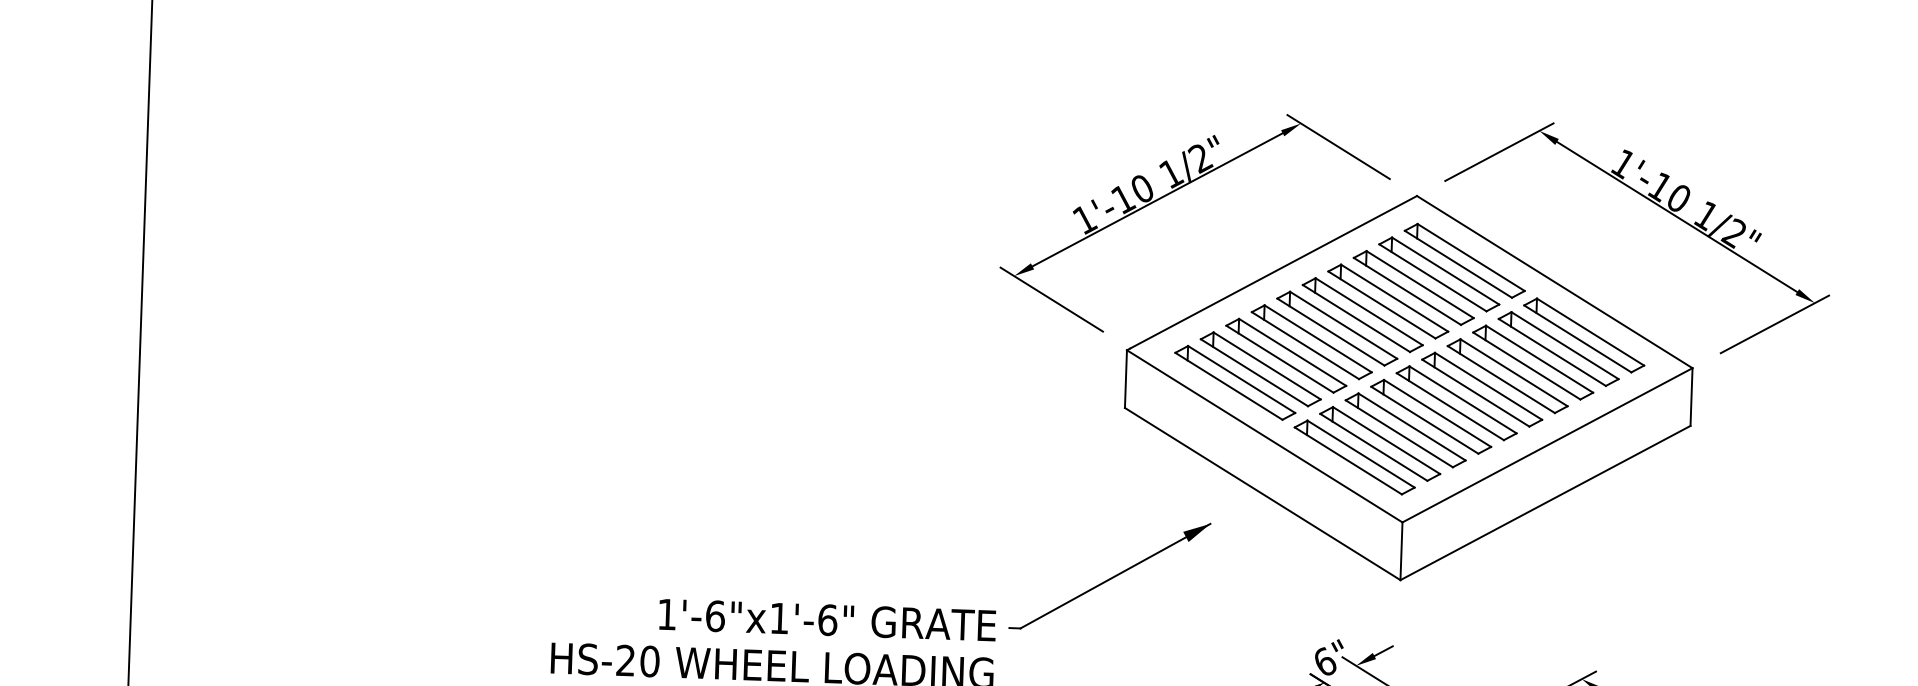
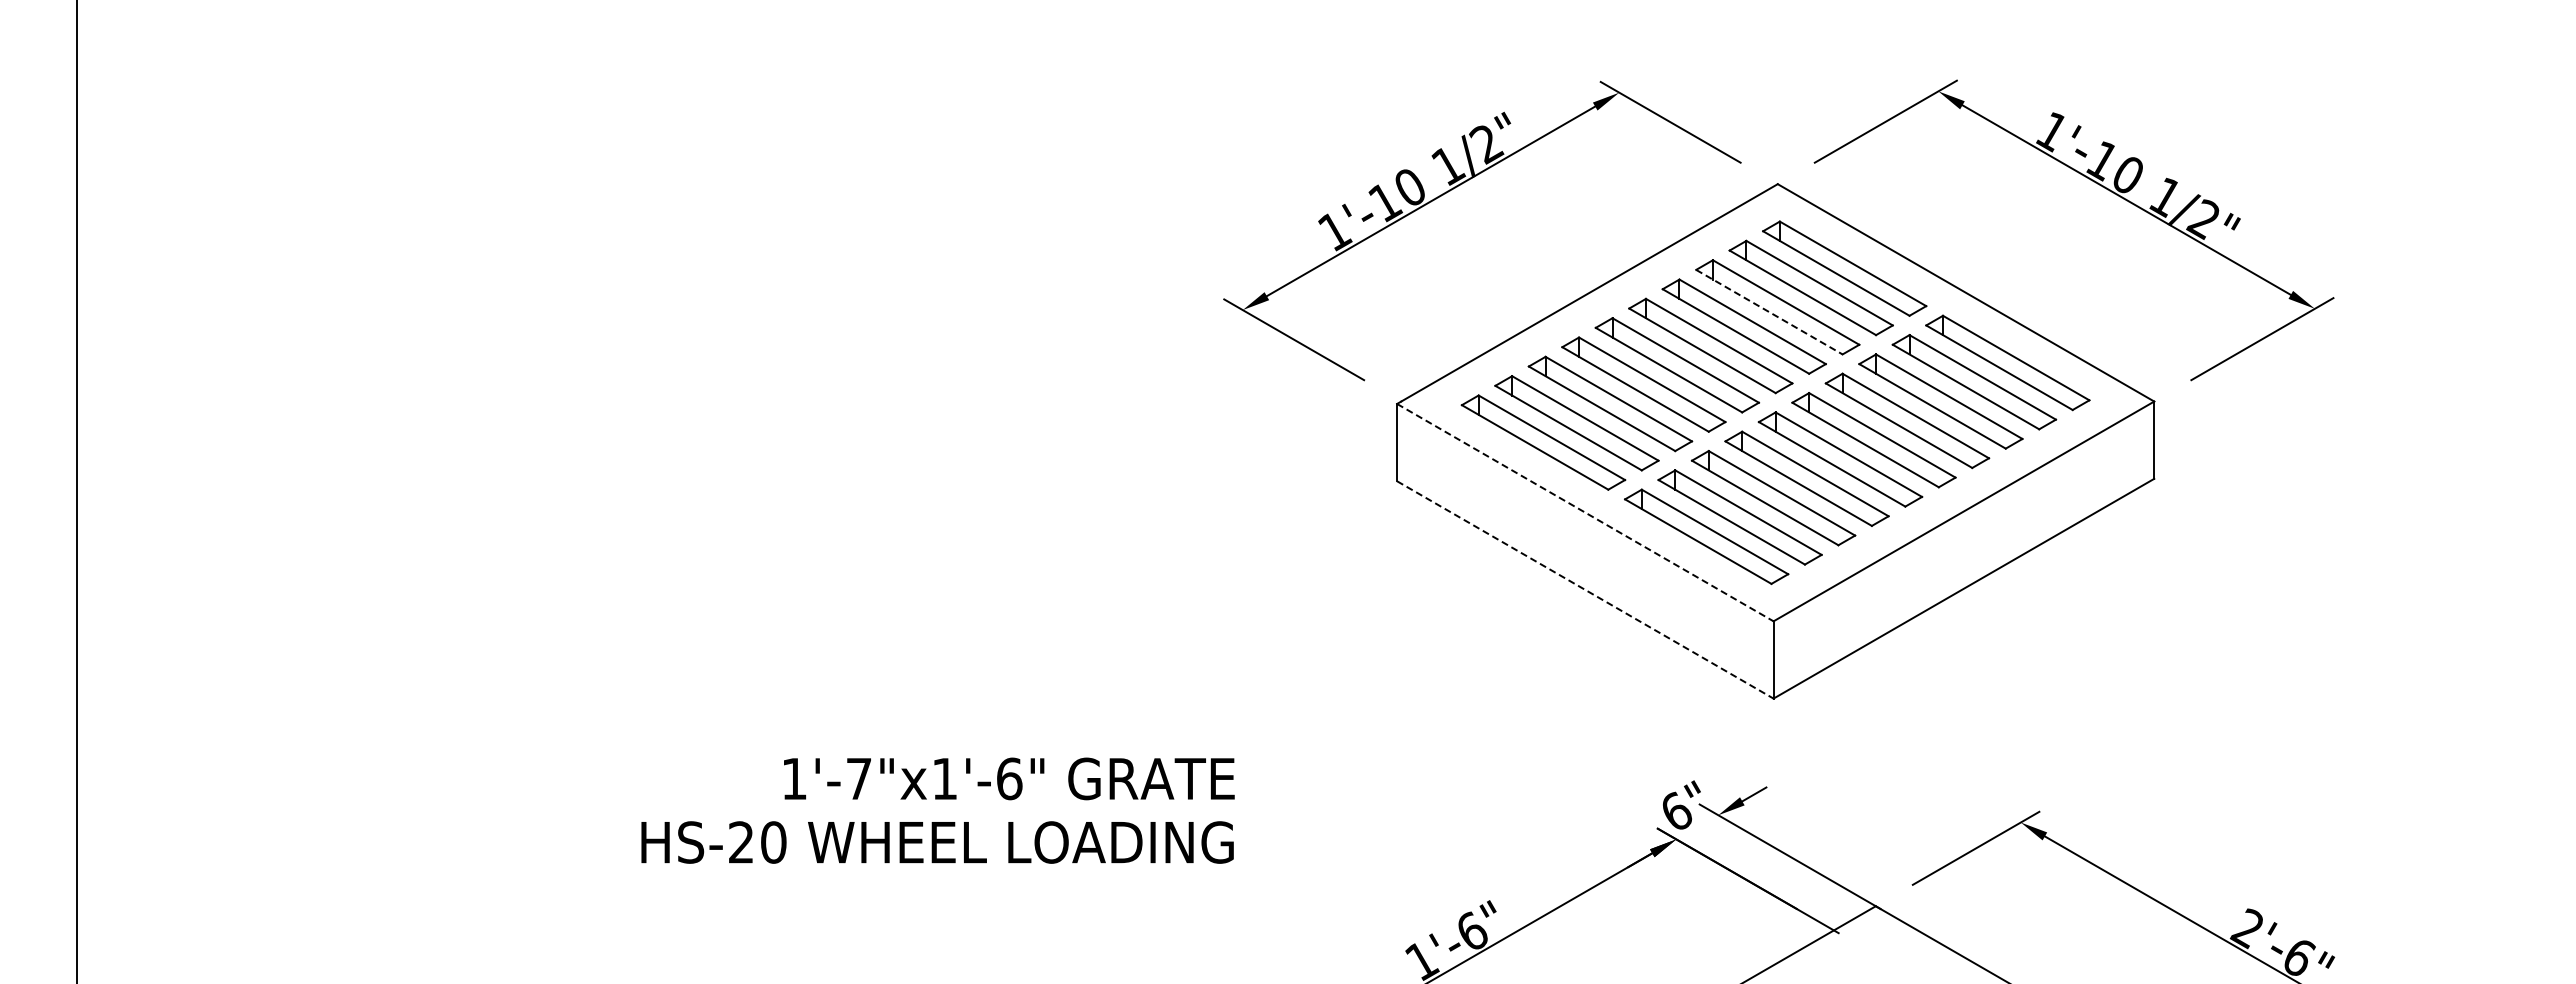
line: (1407, 291) -> (1769, 312), solid -> dashed
line: (1264, 436) -> (1585, 512), solid -> dashed
line: (1262, 494) -> (1585, 590), solid -> dashed
part: (1109, 575) -> (1384, 706), removed
text: (715, 615) -> (859, 778), 1'-6"x1'-6" -> 1'-7"x1'-6"

